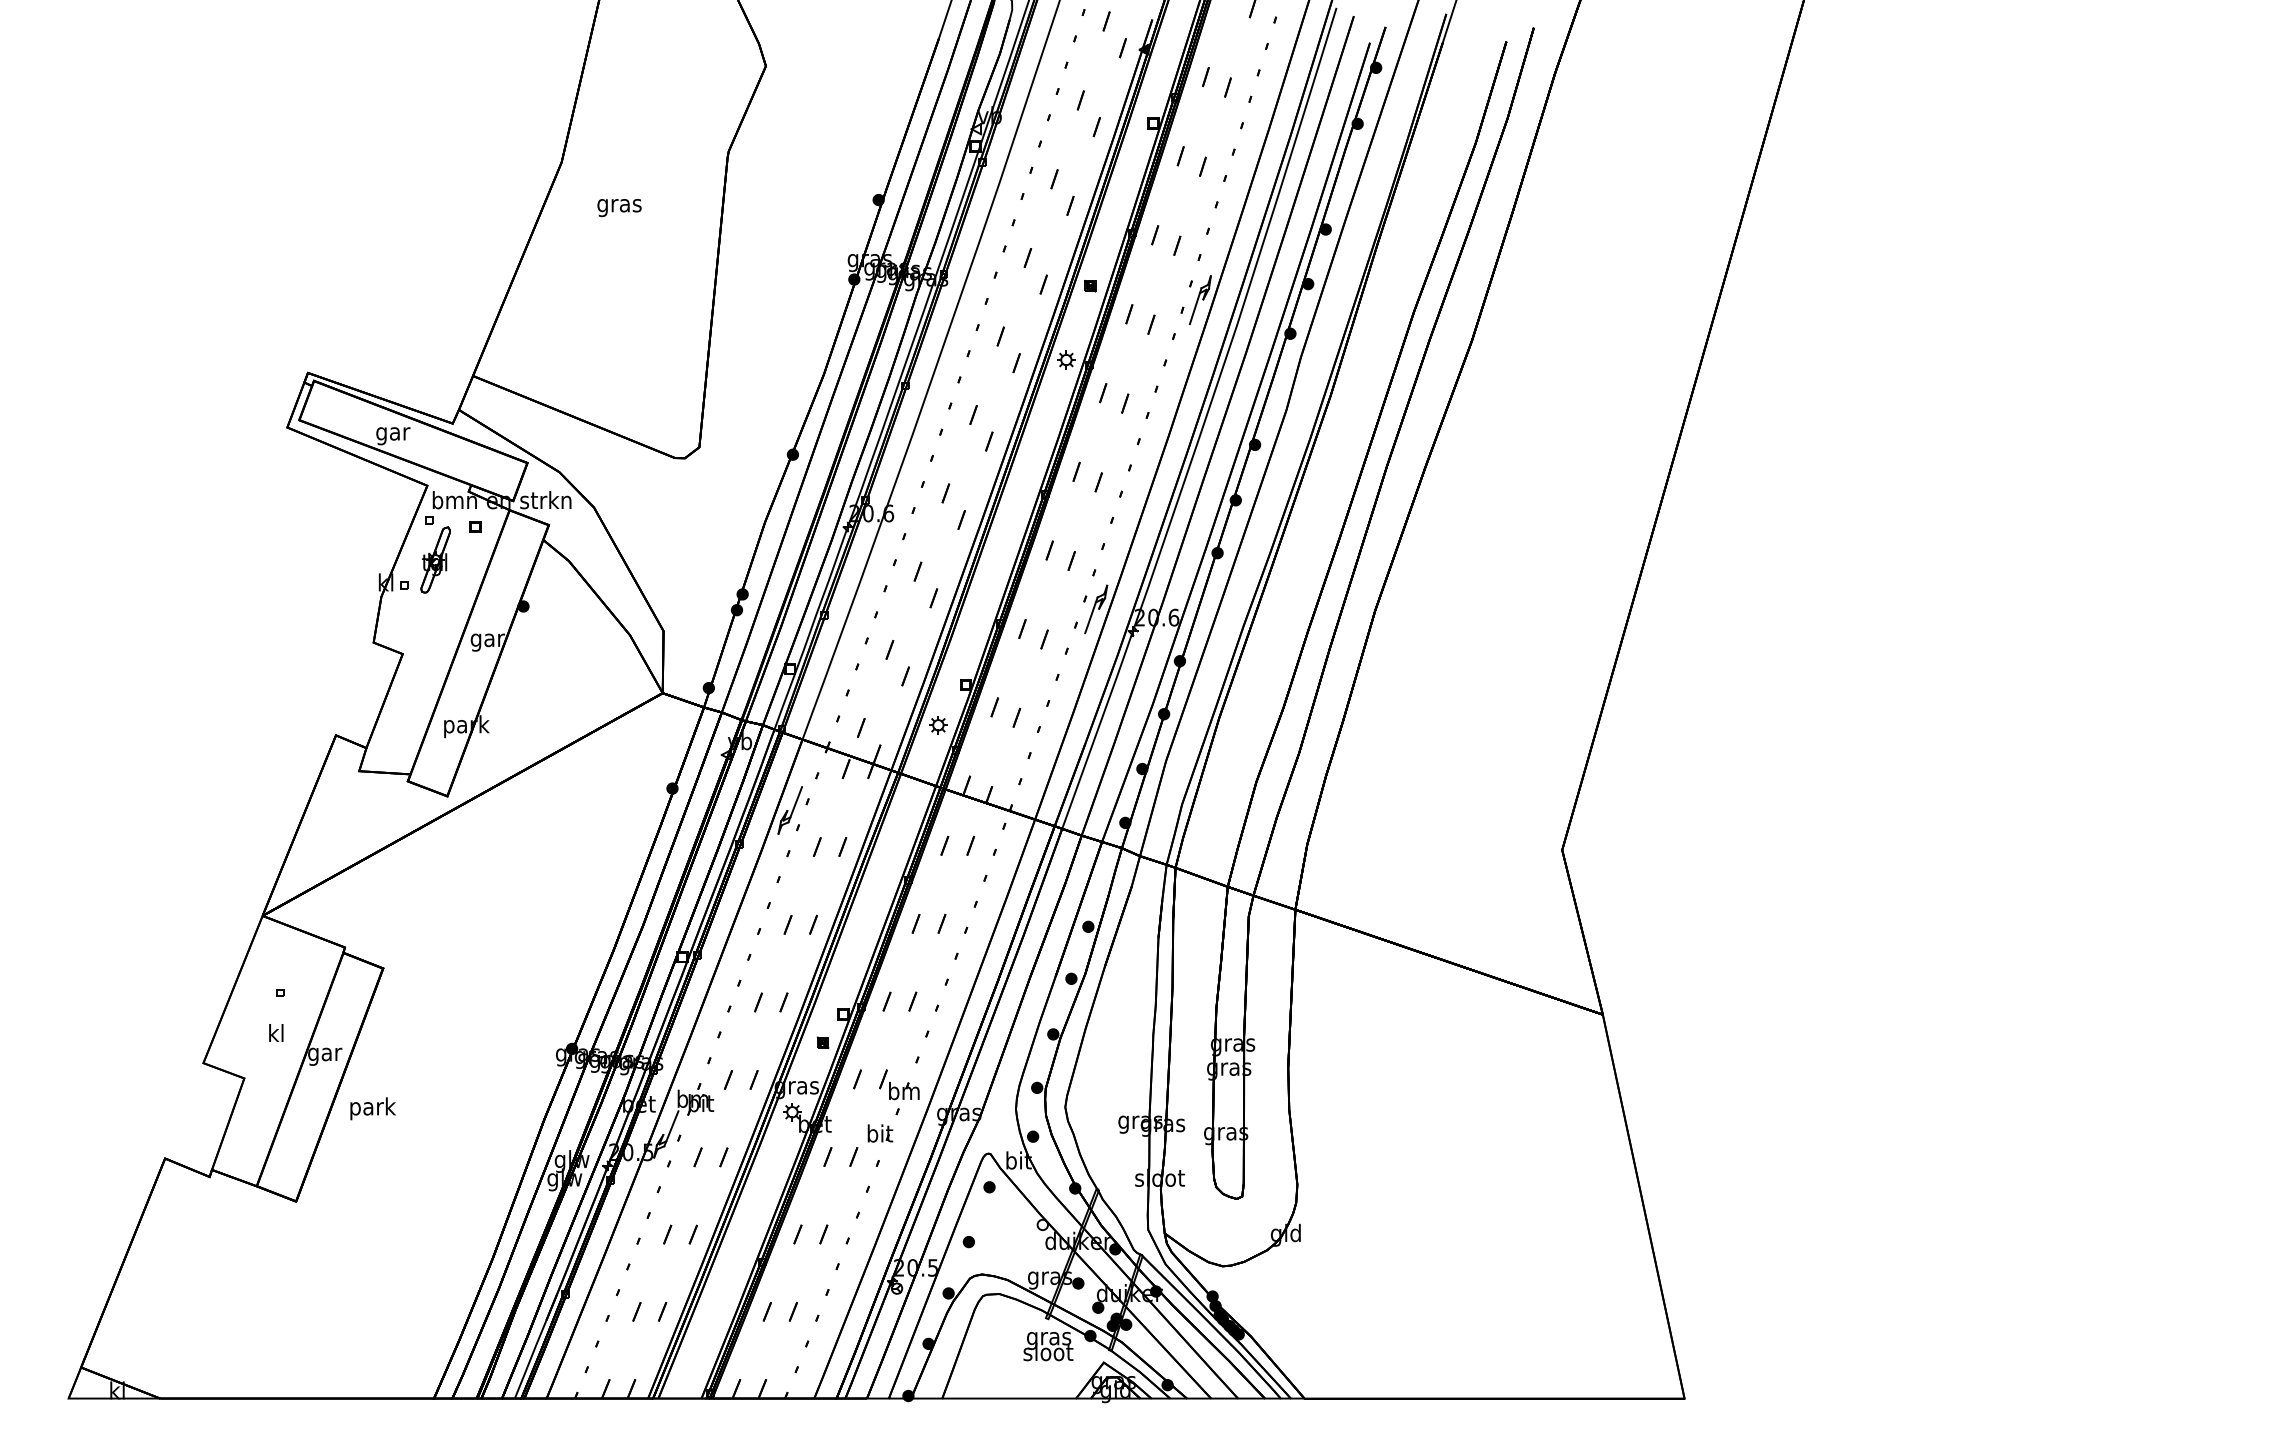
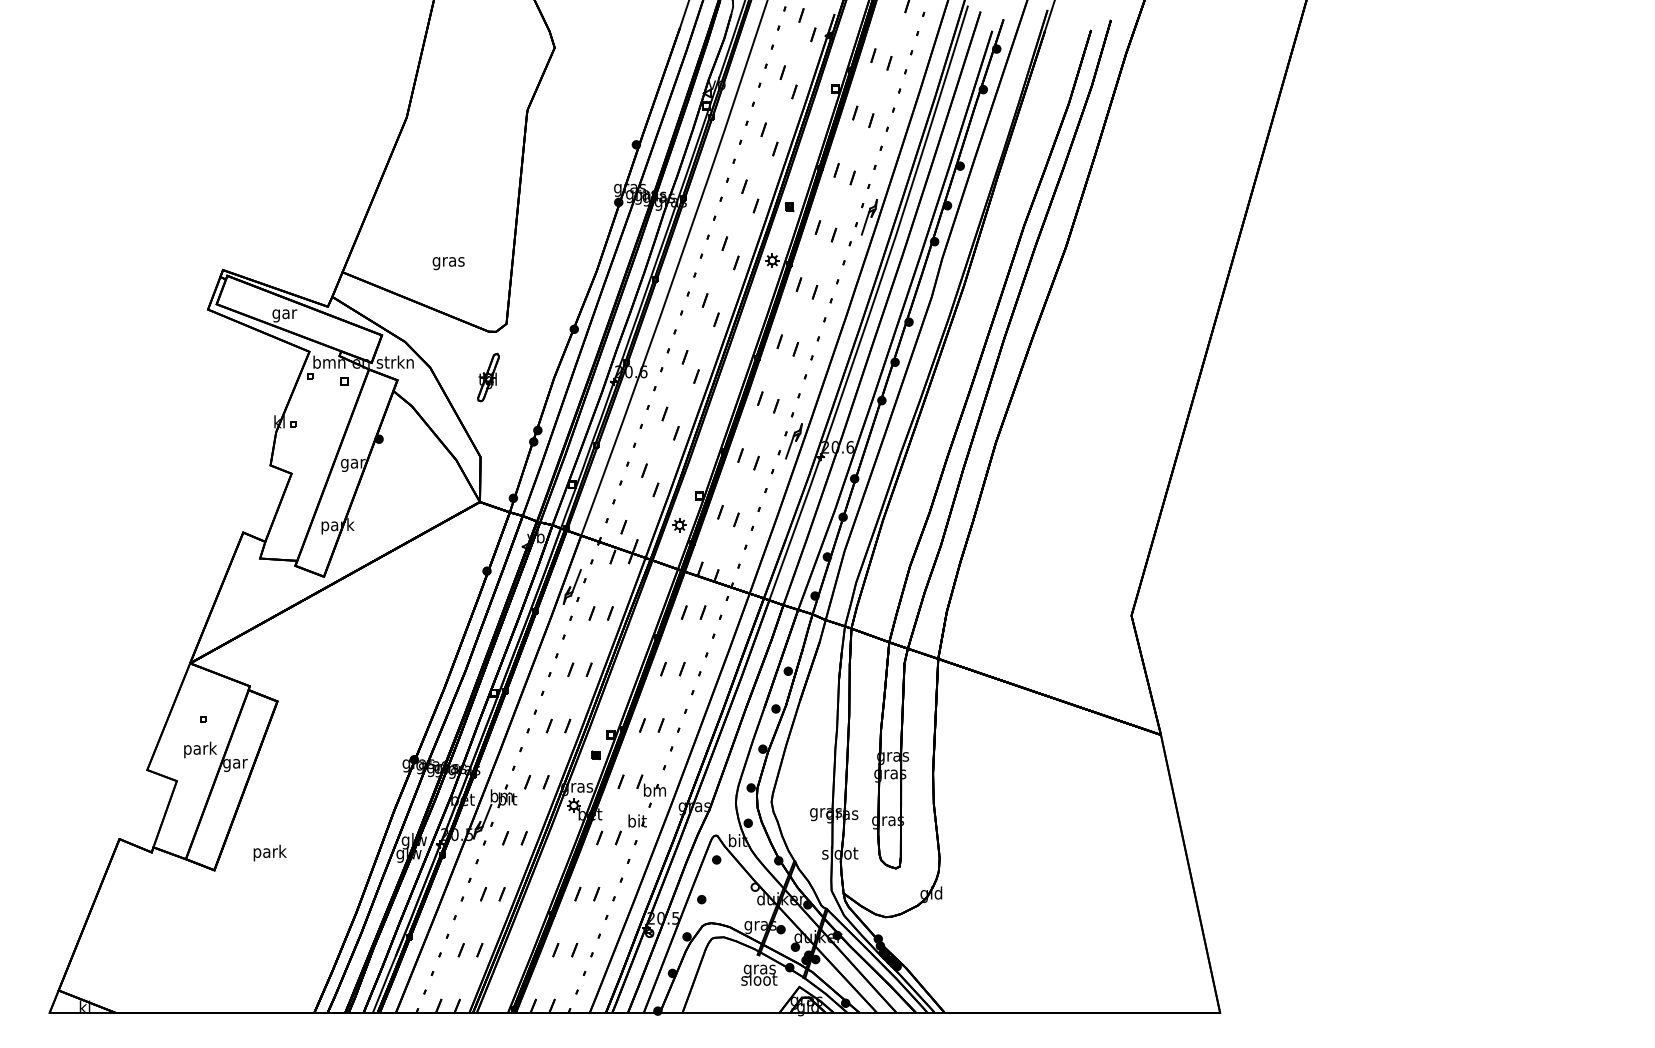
text: (619, 207) -> (448, 263), moved
part: (435, 559) -> (488, 377), moved
text: (276, 1034) -> (200, 749), kl -> park
text: (372, 1107) -> (269, 852), moved

